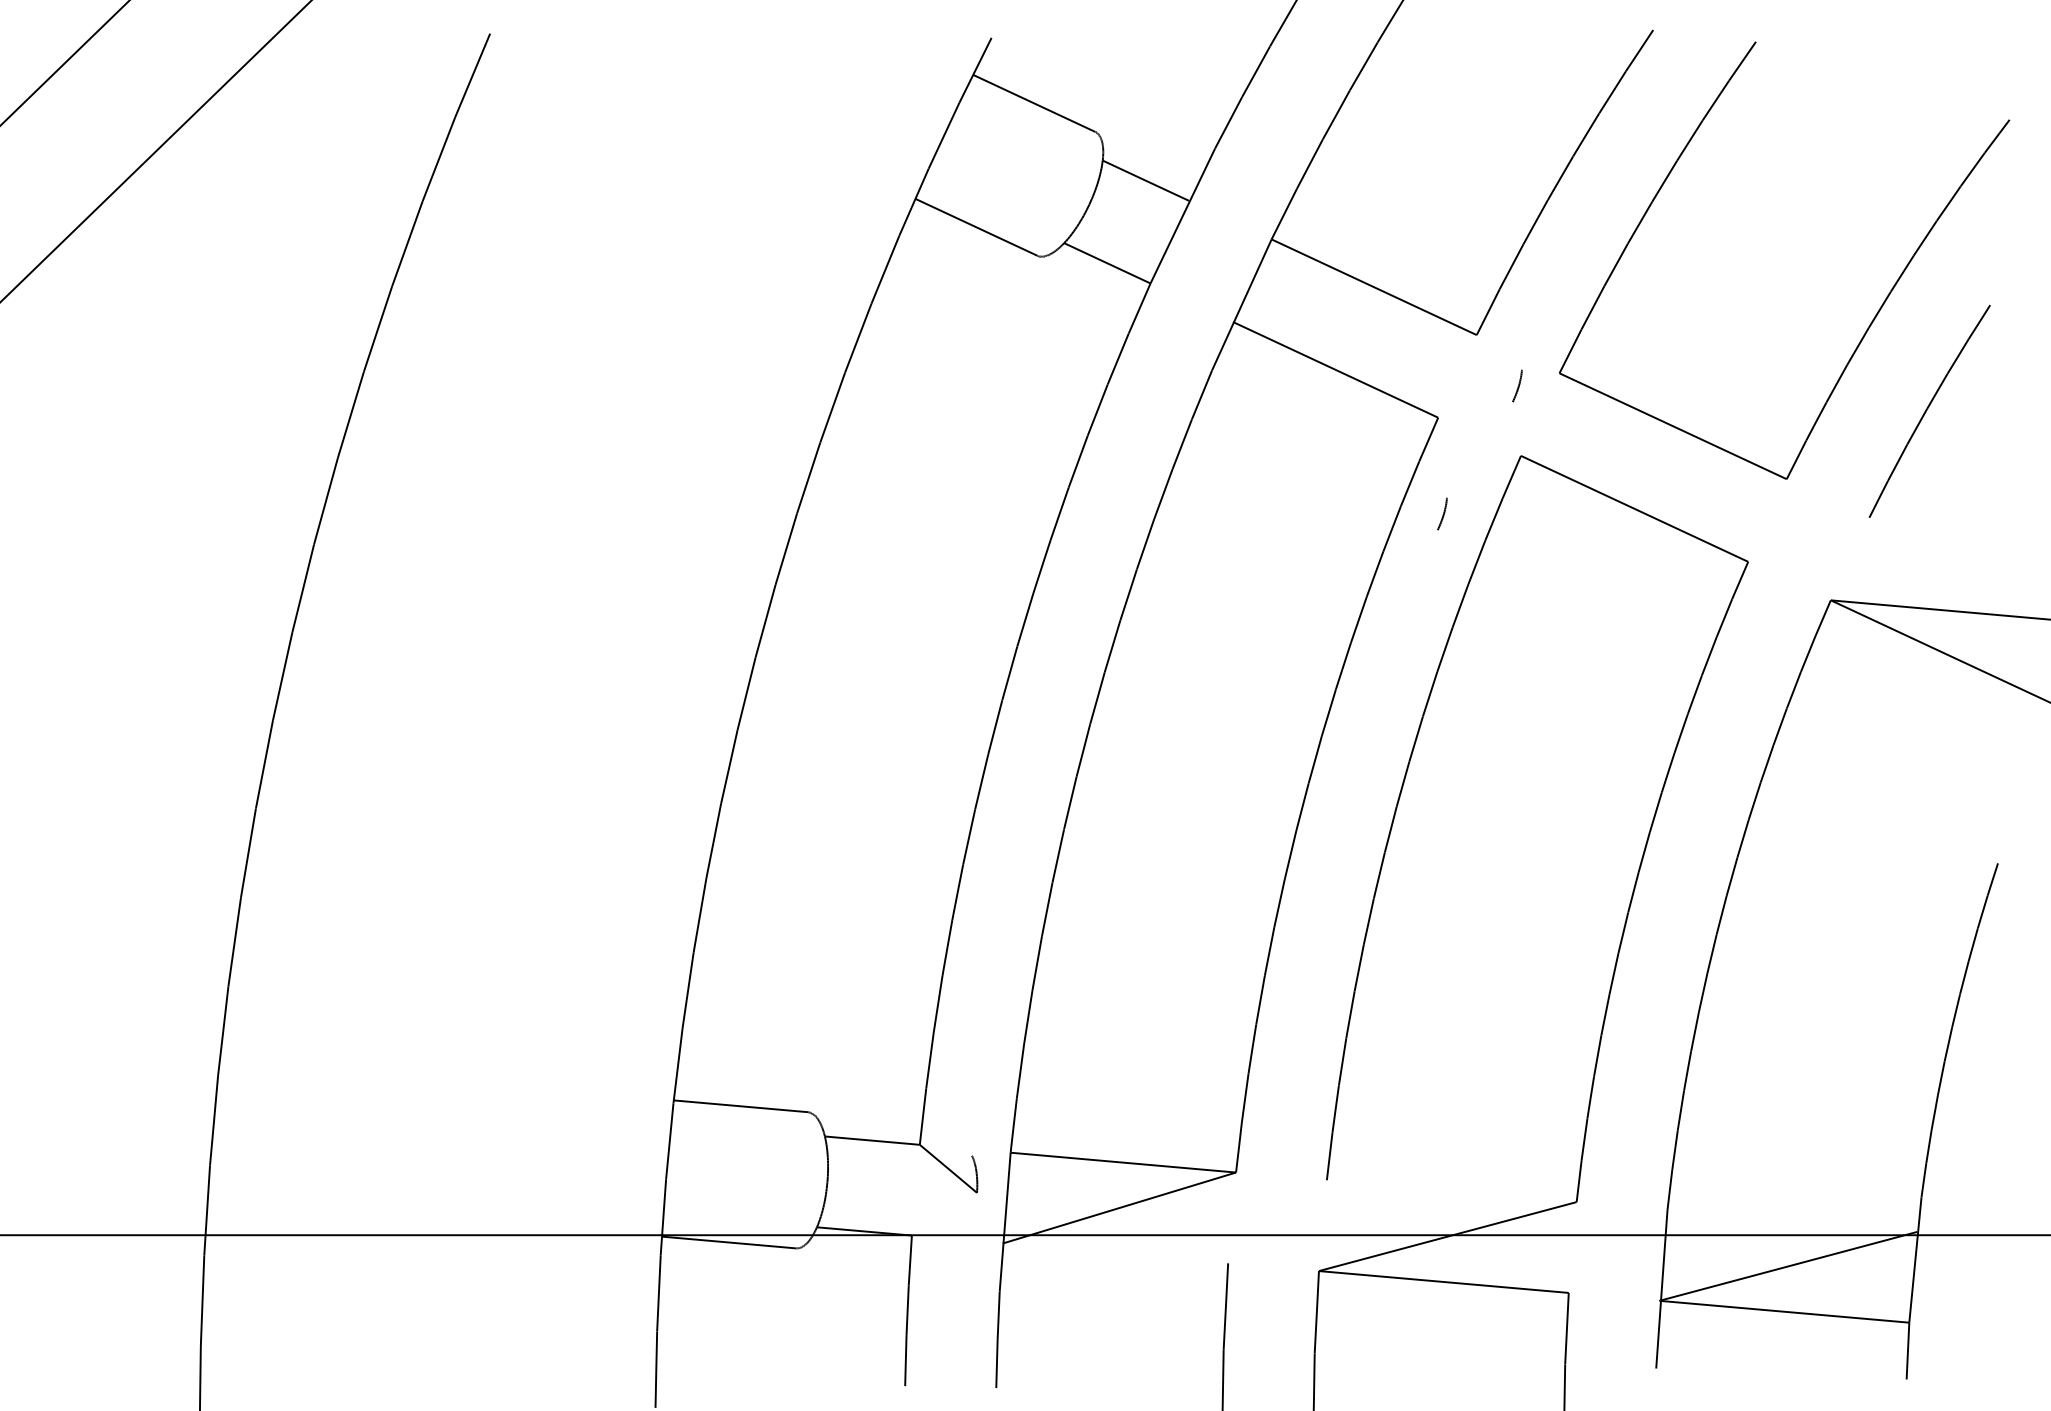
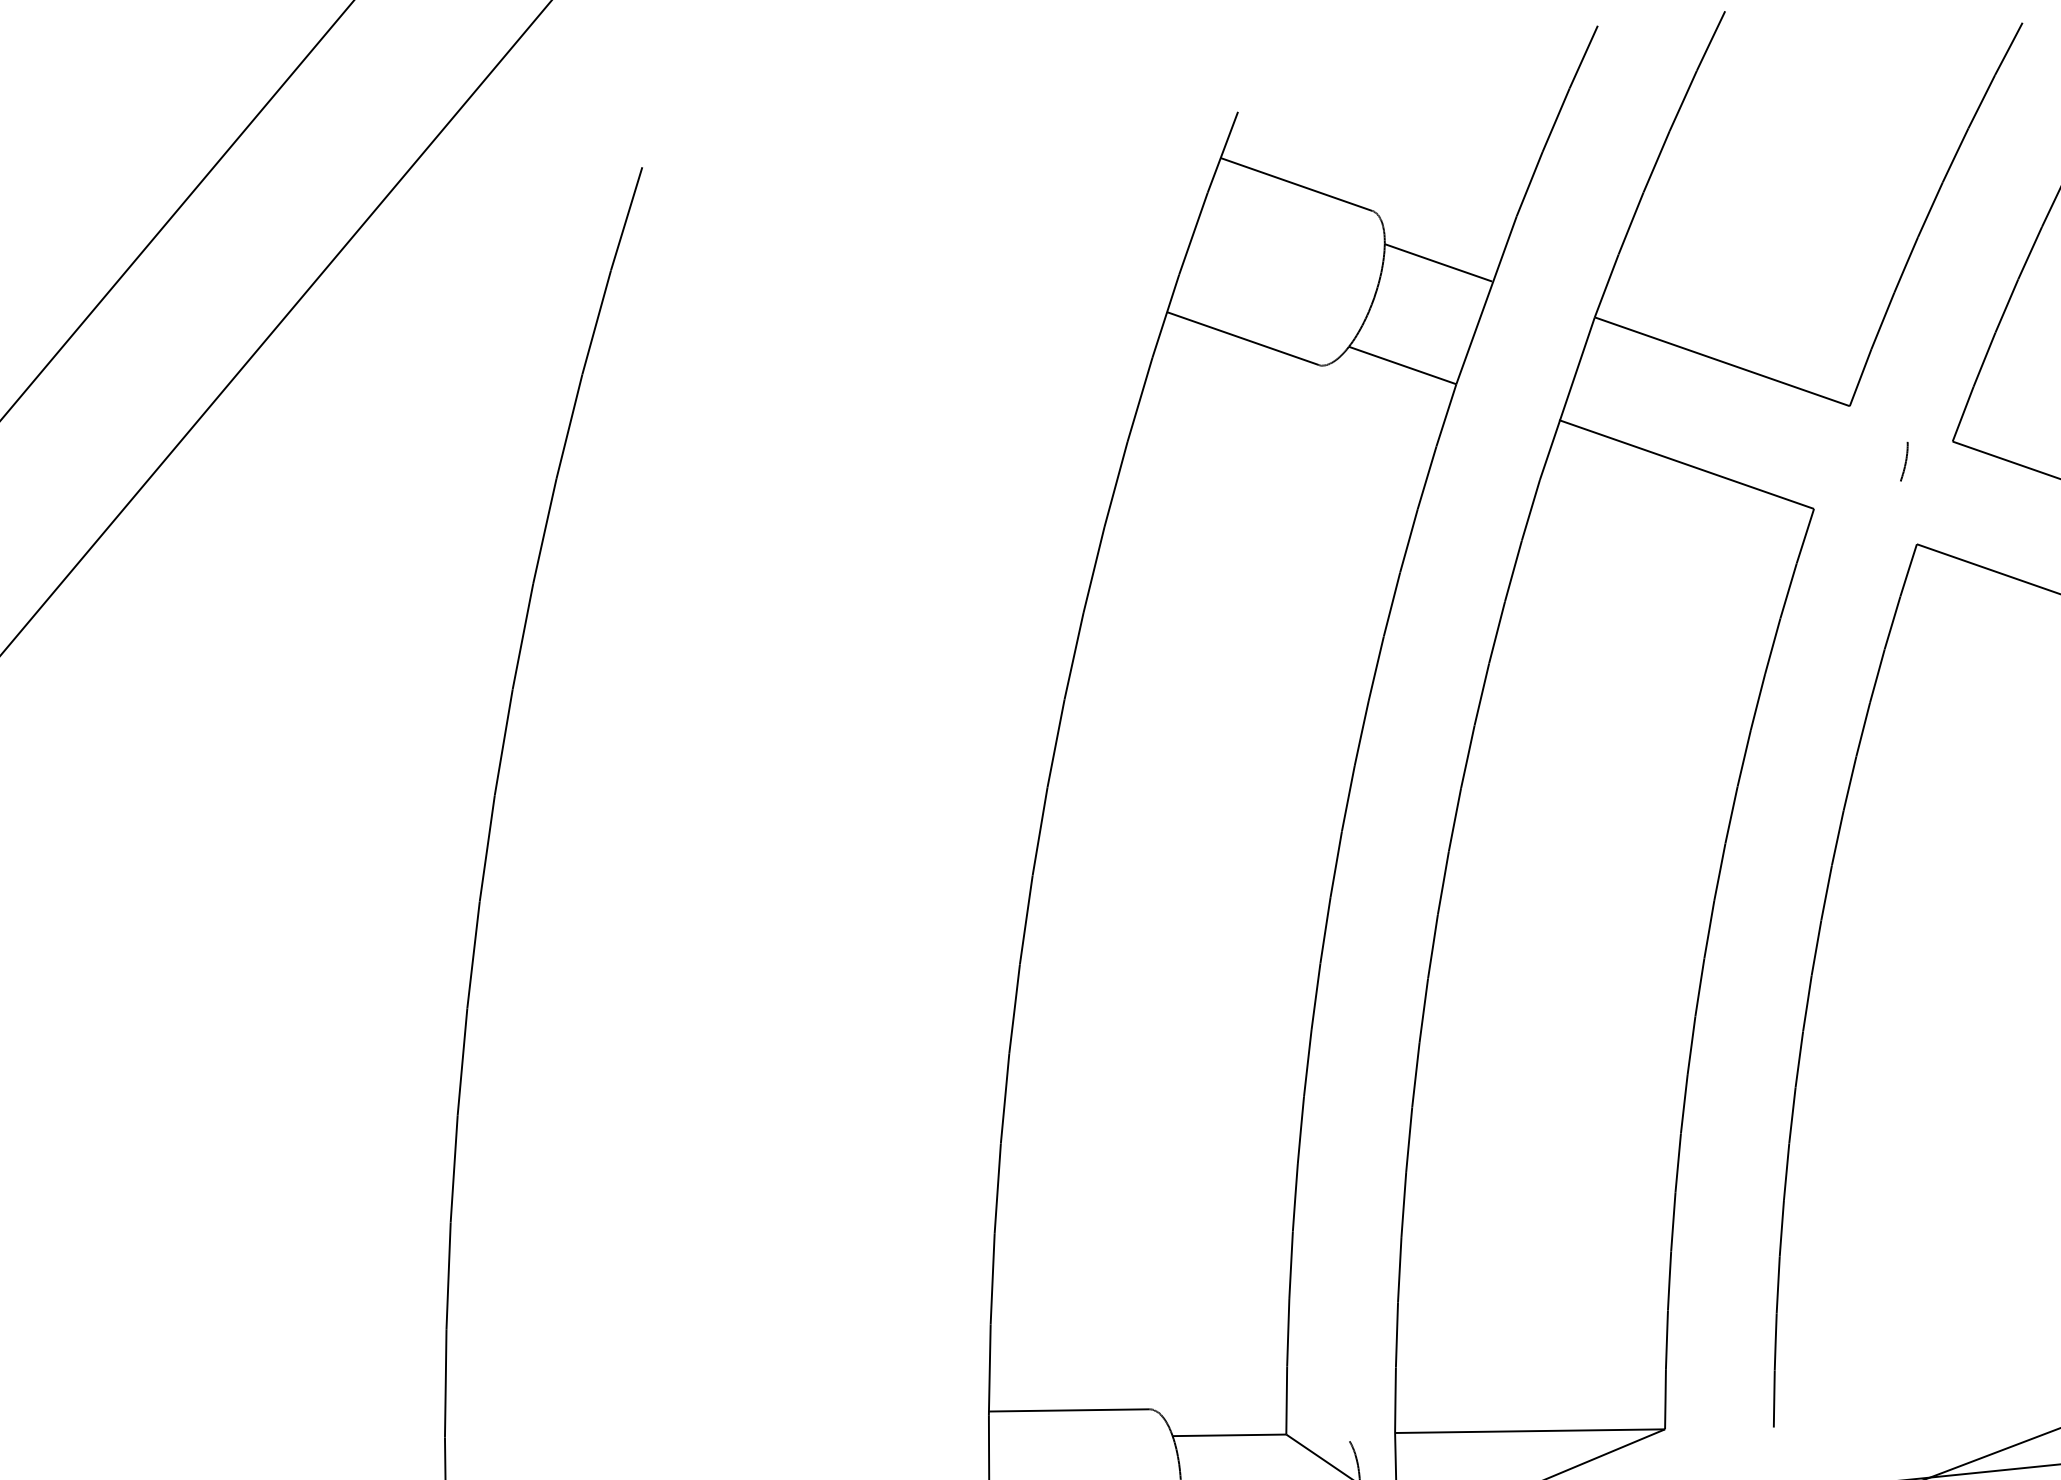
part: (1442, 513) -> (1830, 622), removed

